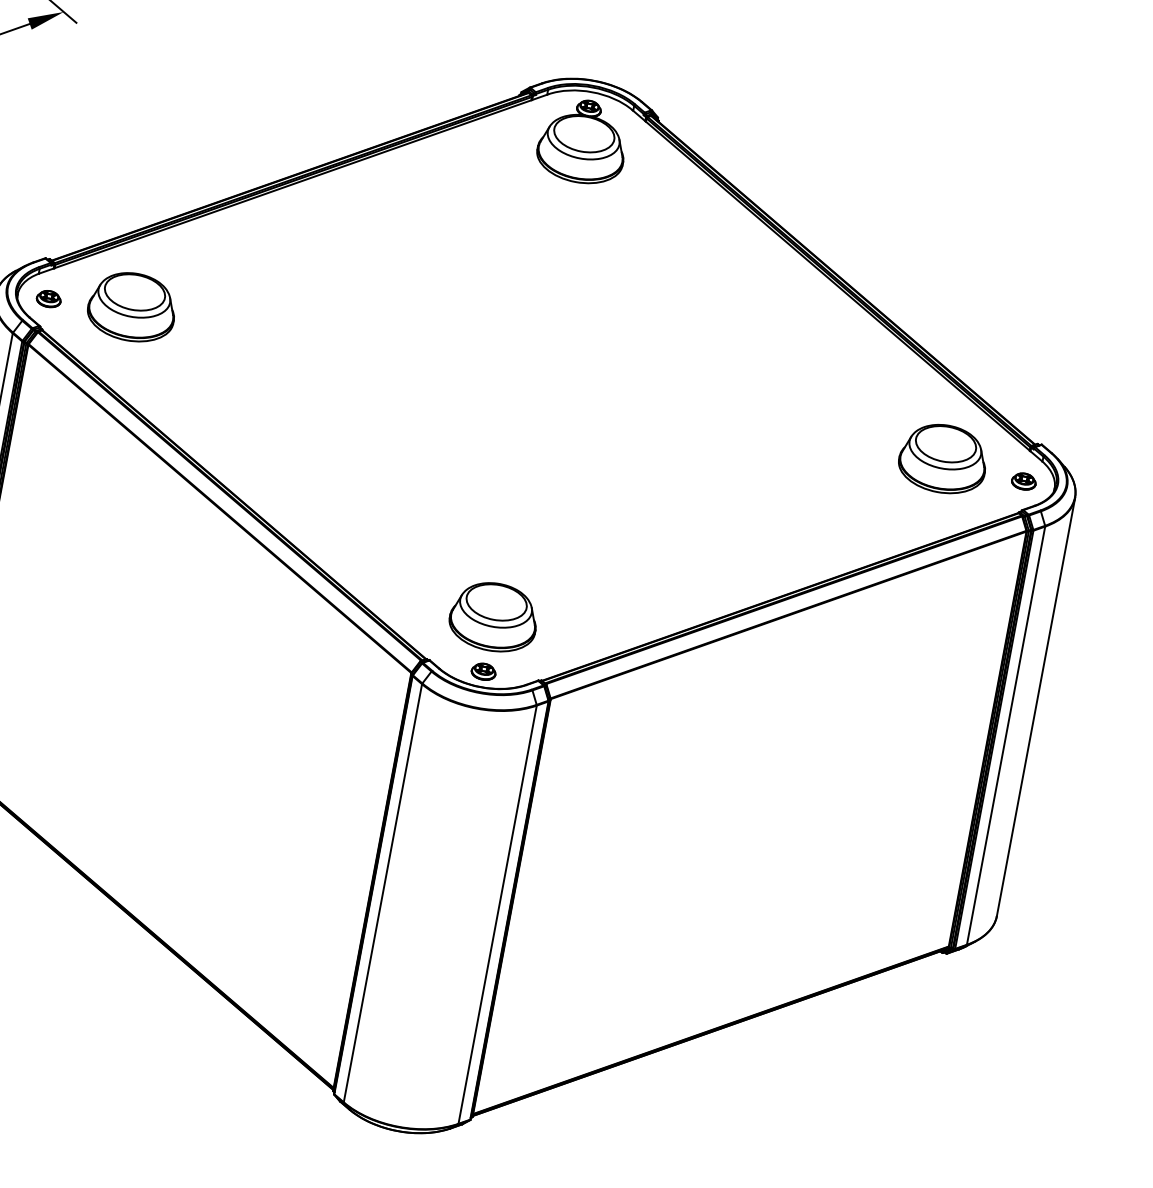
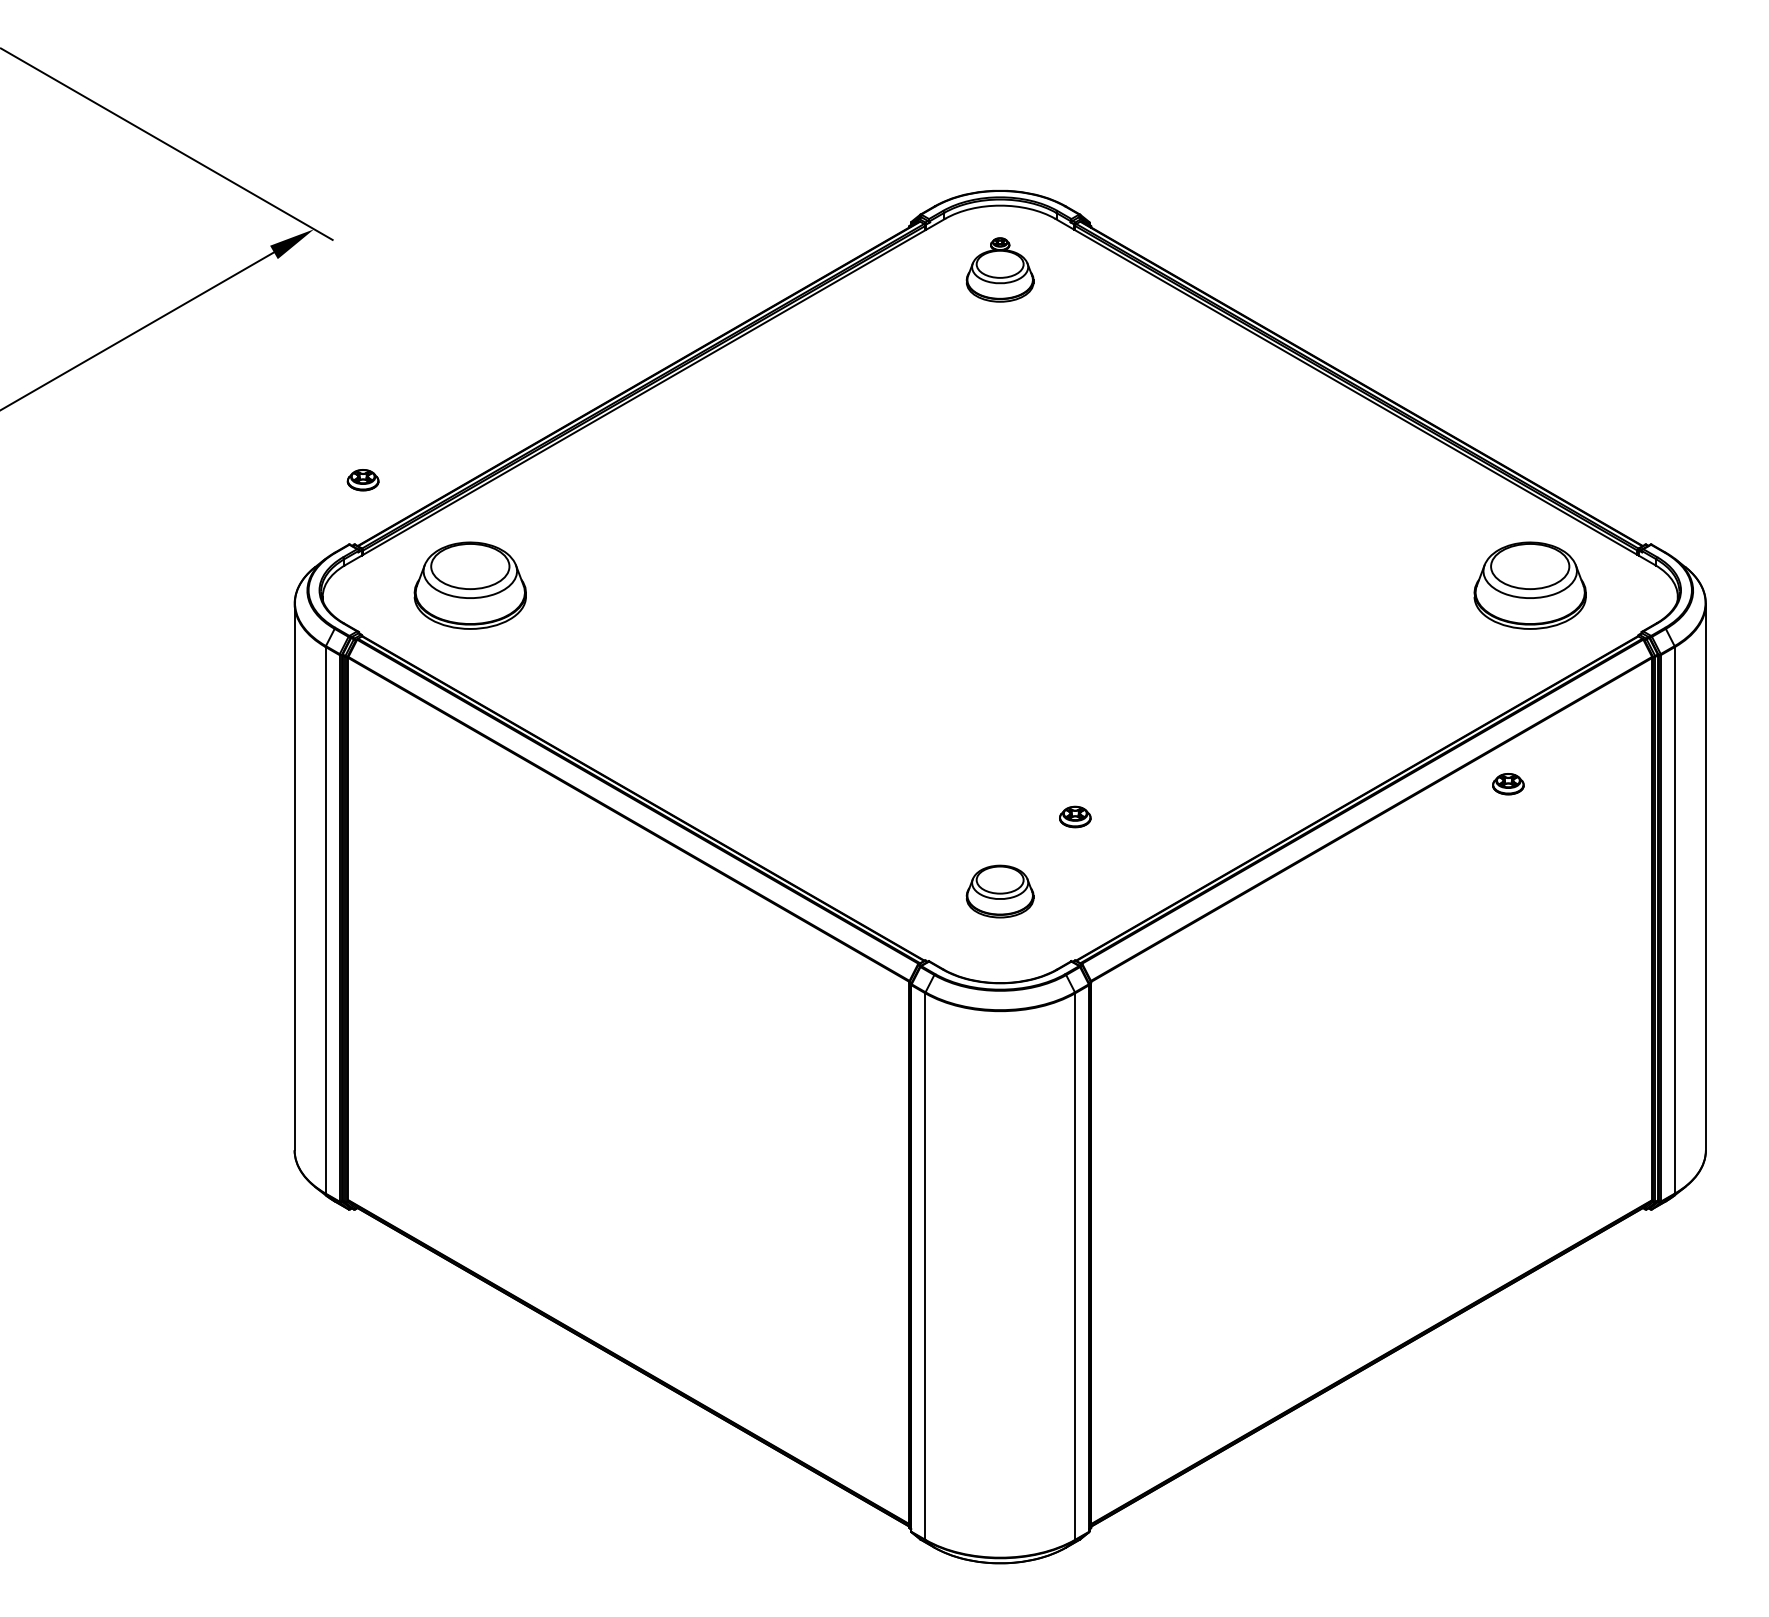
part: (582, 140) -> (999, 269), size x0.6
part: (48, 299) -> (362, 480), moved
part: (1023, 481) -> (1508, 784), moved
part: (493, 616) -> (999, 891), size x0.6
part: (483, 671) -> (1075, 816), moved

